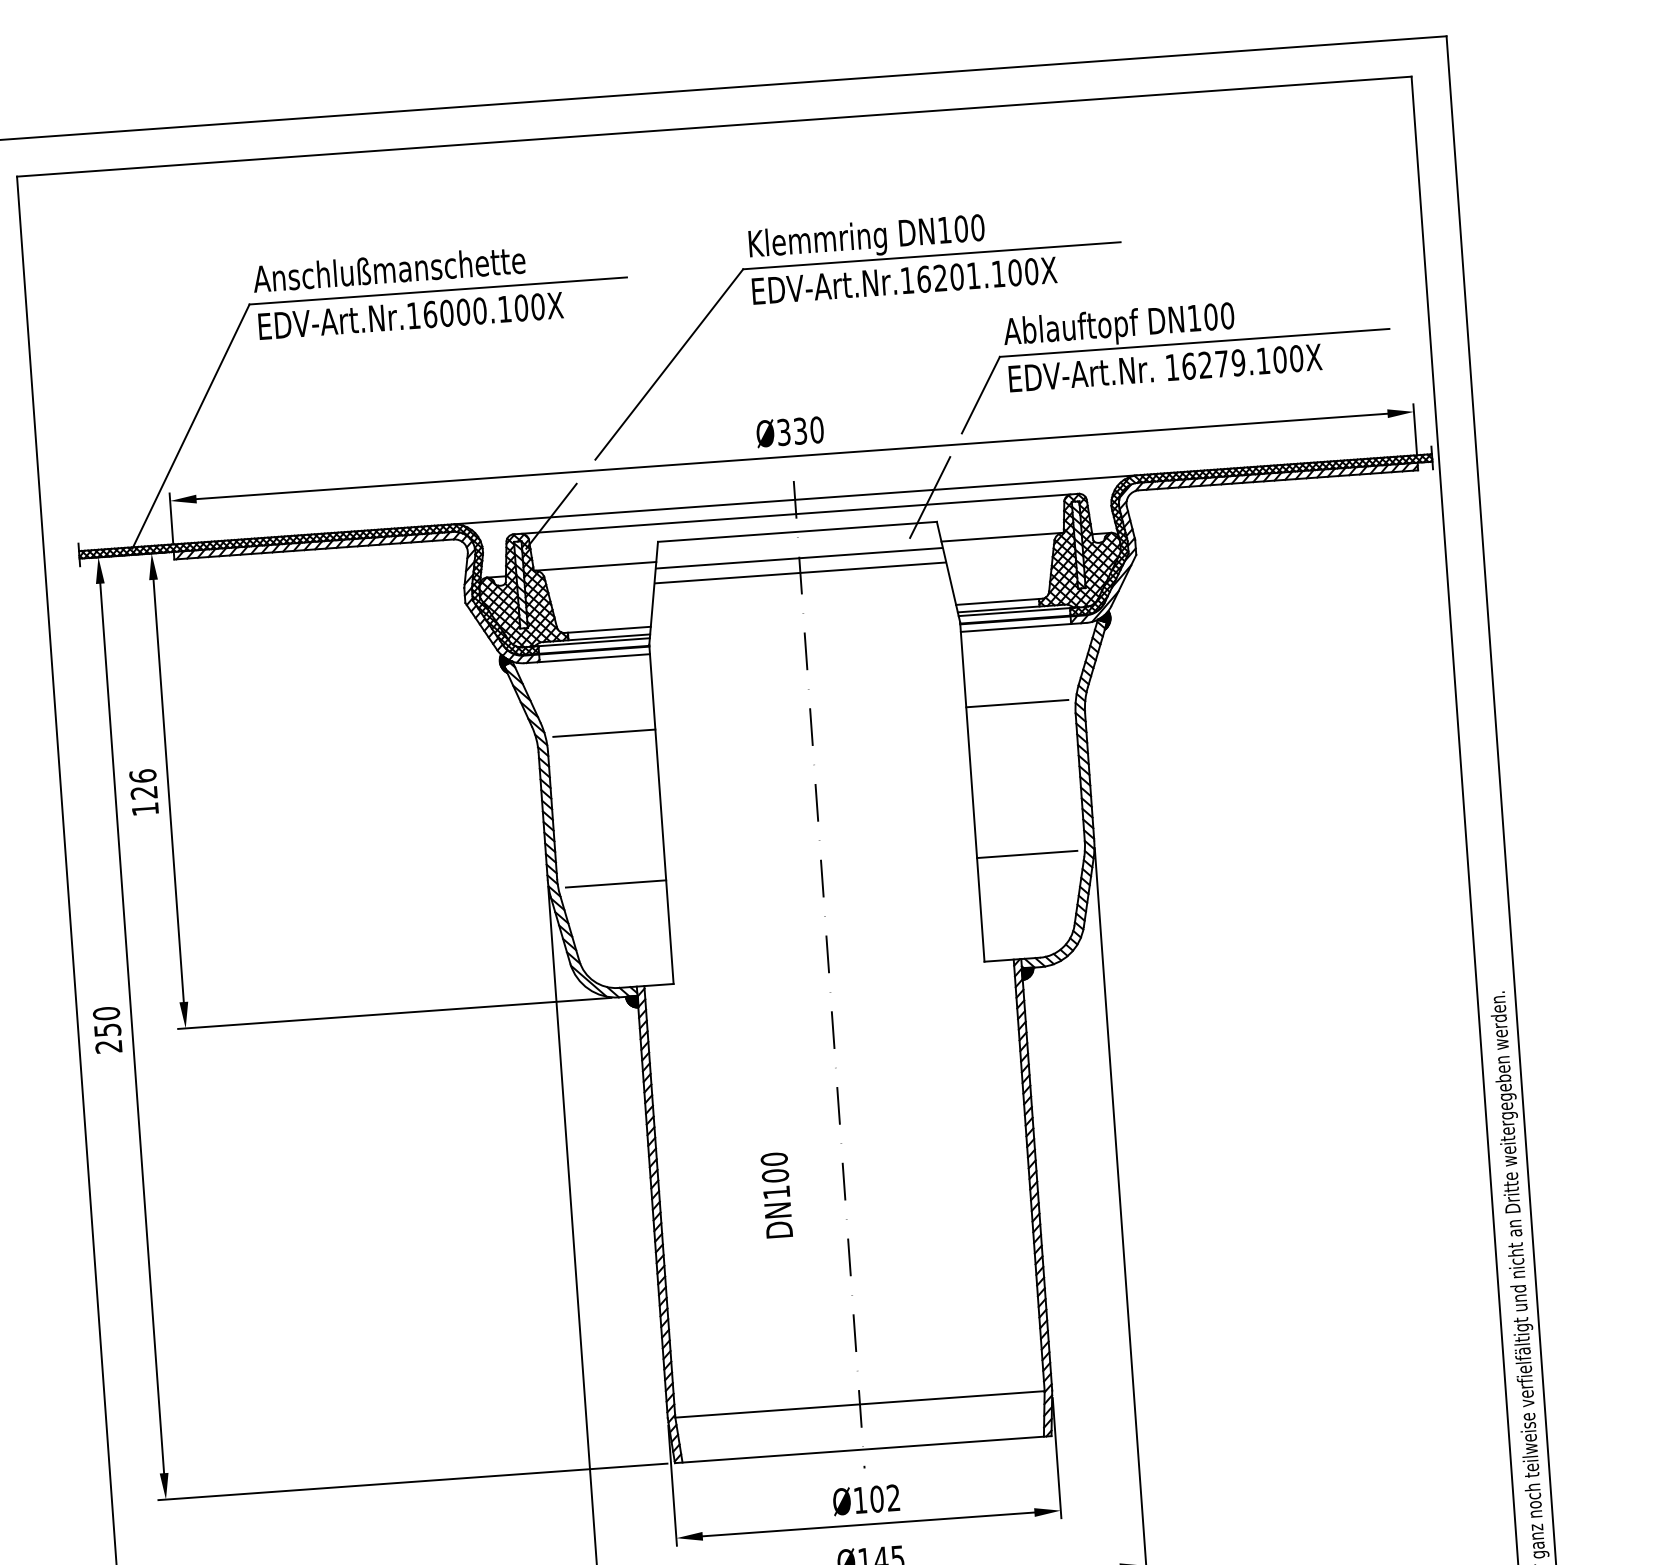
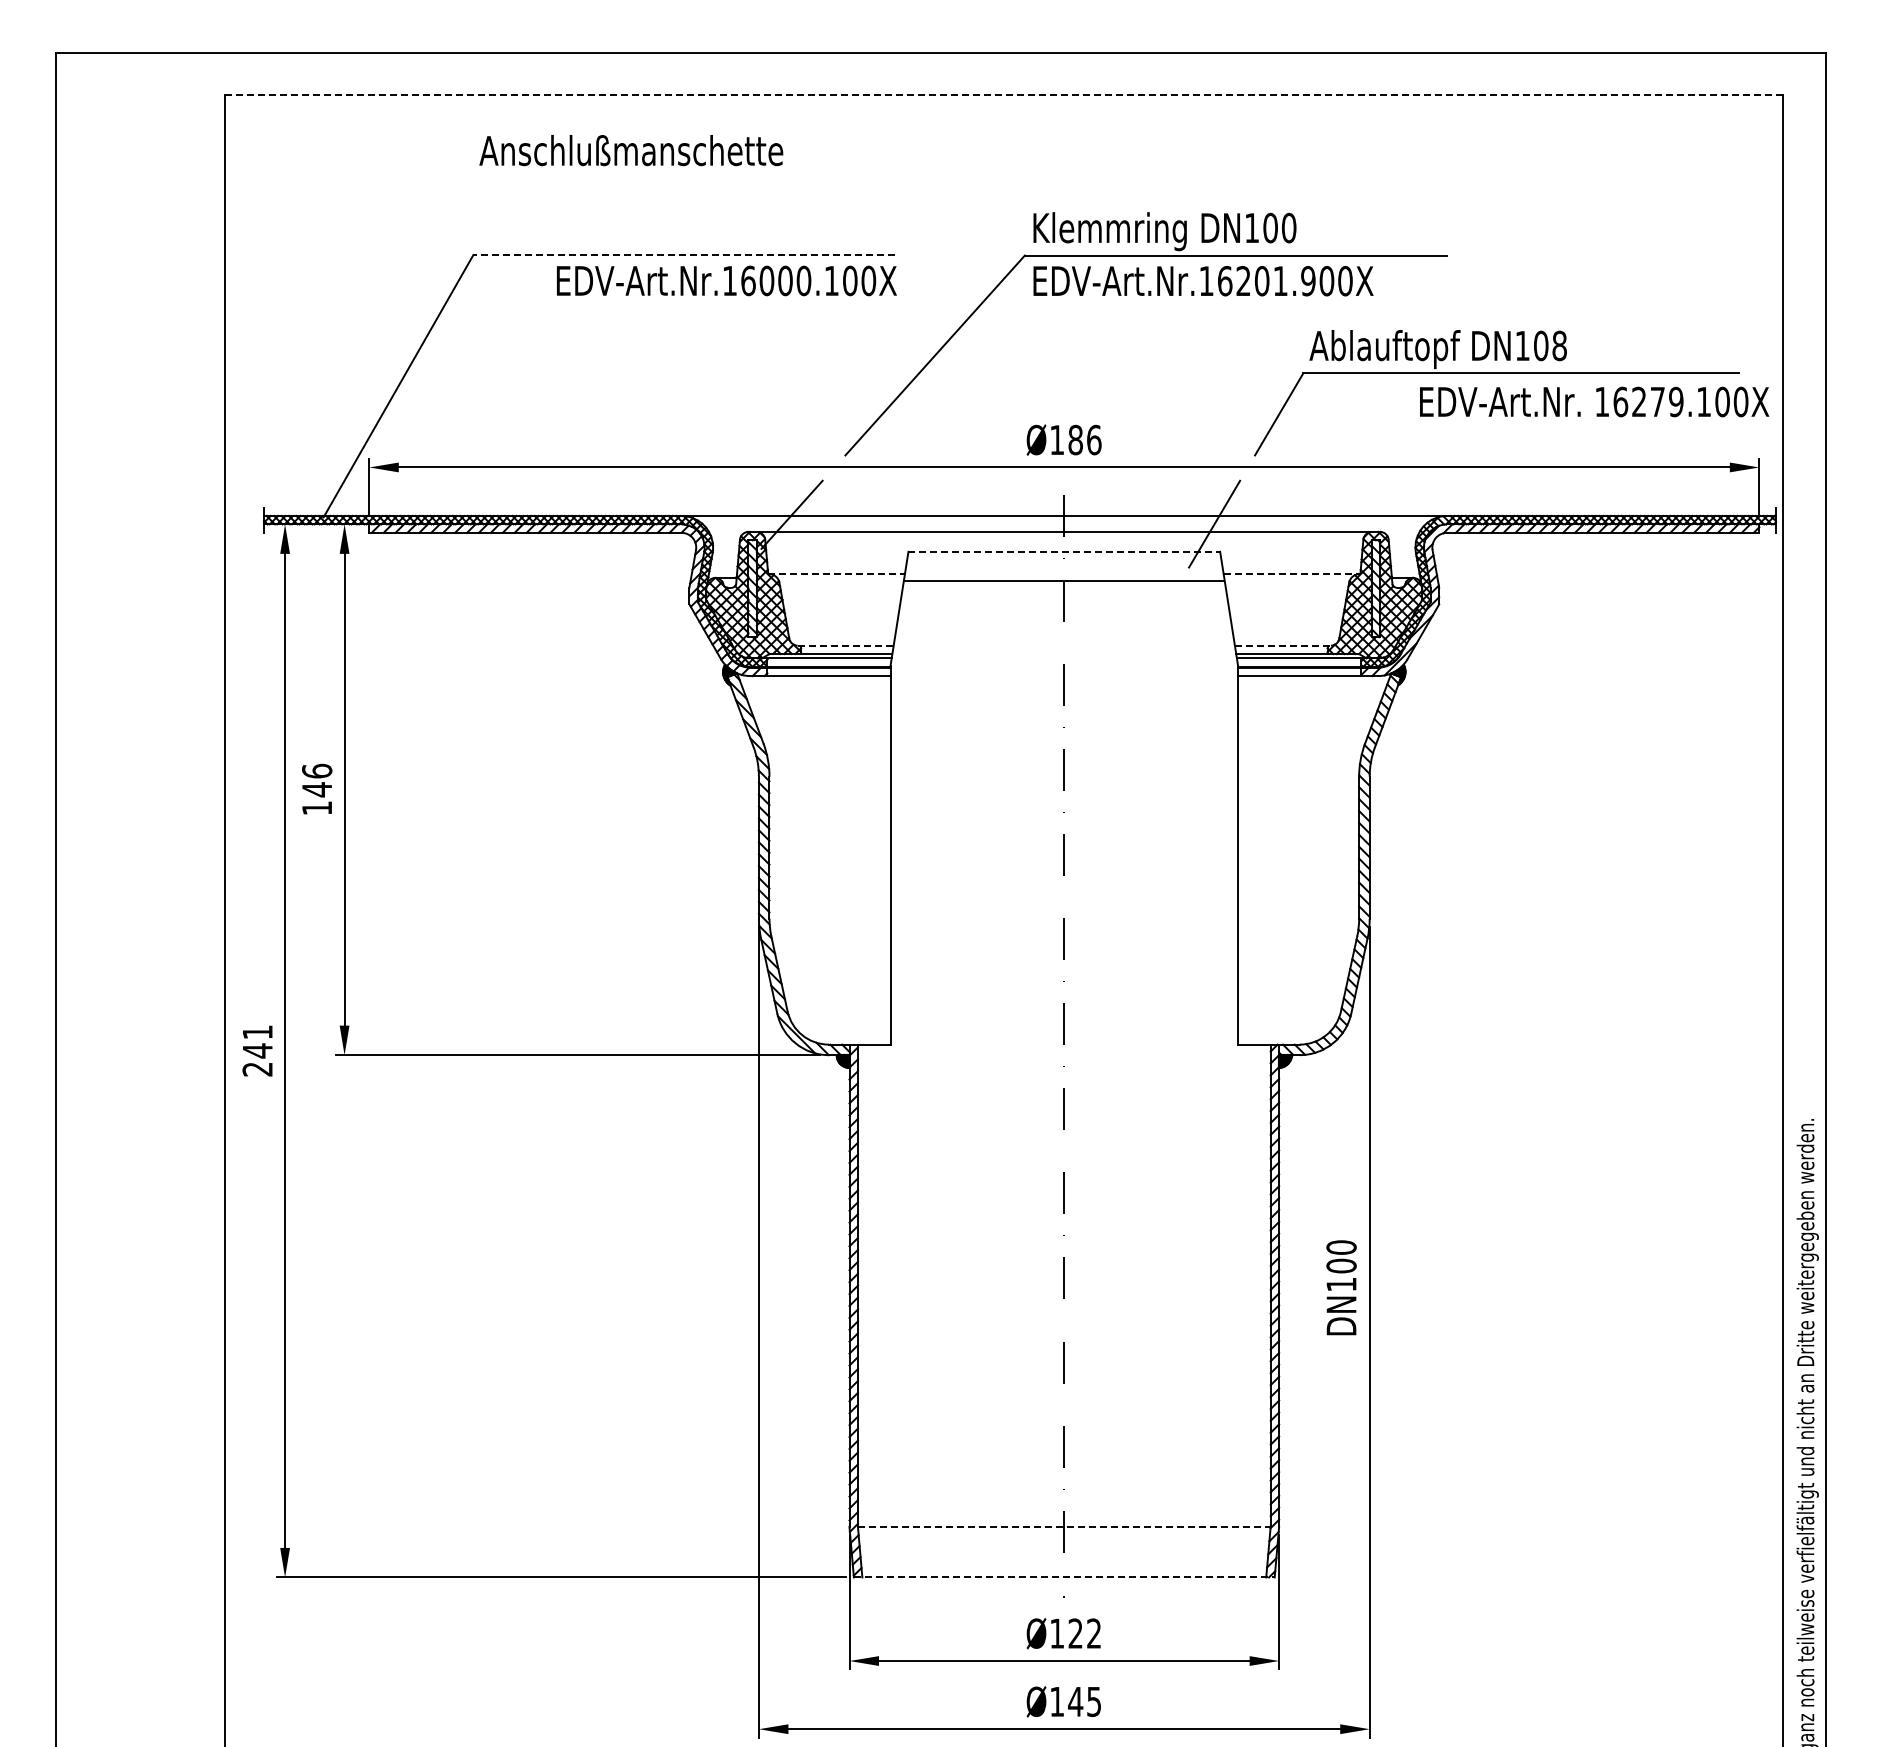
line: (713, 126) -> (1003, 94), solid -> dashed
text: (389, 269) -> (631, 150), moved
text: (998, 274) -> (1308, 281), EDV-Art.Nr.16201.100X -> EDV-Art.Nr.16201.900X
line: (438, 291) -> (684, 255), solid -> dashed
text: (410, 315) -> (726, 280), moved
text: (1227, 315) -> (1559, 345), DN100 -> DN108
text: (1165, 367) -> (1594, 401), moved
text: (800, 430) -> (1075, 439), Ø330 -> Ø186
line: (797, 531) -> (1064, 551), solid -> dashed
line: (1003, 537) -> (1292, 574), solid -> dashed
line: (595, 566) -> (837, 574), solid -> dashed
line: (800, 572) -> (1064, 597), removed
line: (999, 601) -> (1283, 645), solid -> dashed
line: (608, 629) -> (846, 645), solid -> dashed
line: (1017, 703) -> (1295, 760), removed
line: (604, 733) -> (833, 760), removed
text: (143, 792) -> (316, 789), 126 -> 146
line: (1027, 854) -> (1294, 928), removed
line: (615, 883) -> (834, 928), removed
text: (106, 1021) -> (257, 1041), 250 -> 241
text: (776, 1195) -> (1341, 1287), moved
line: (860, 1404) -> (1064, 1526), solid -> dashed
line: (863, 1449) -> (1064, 1577), solid -> dashed
text: (876, 1499) -> (1075, 1633), Ø102 -> Ø122

